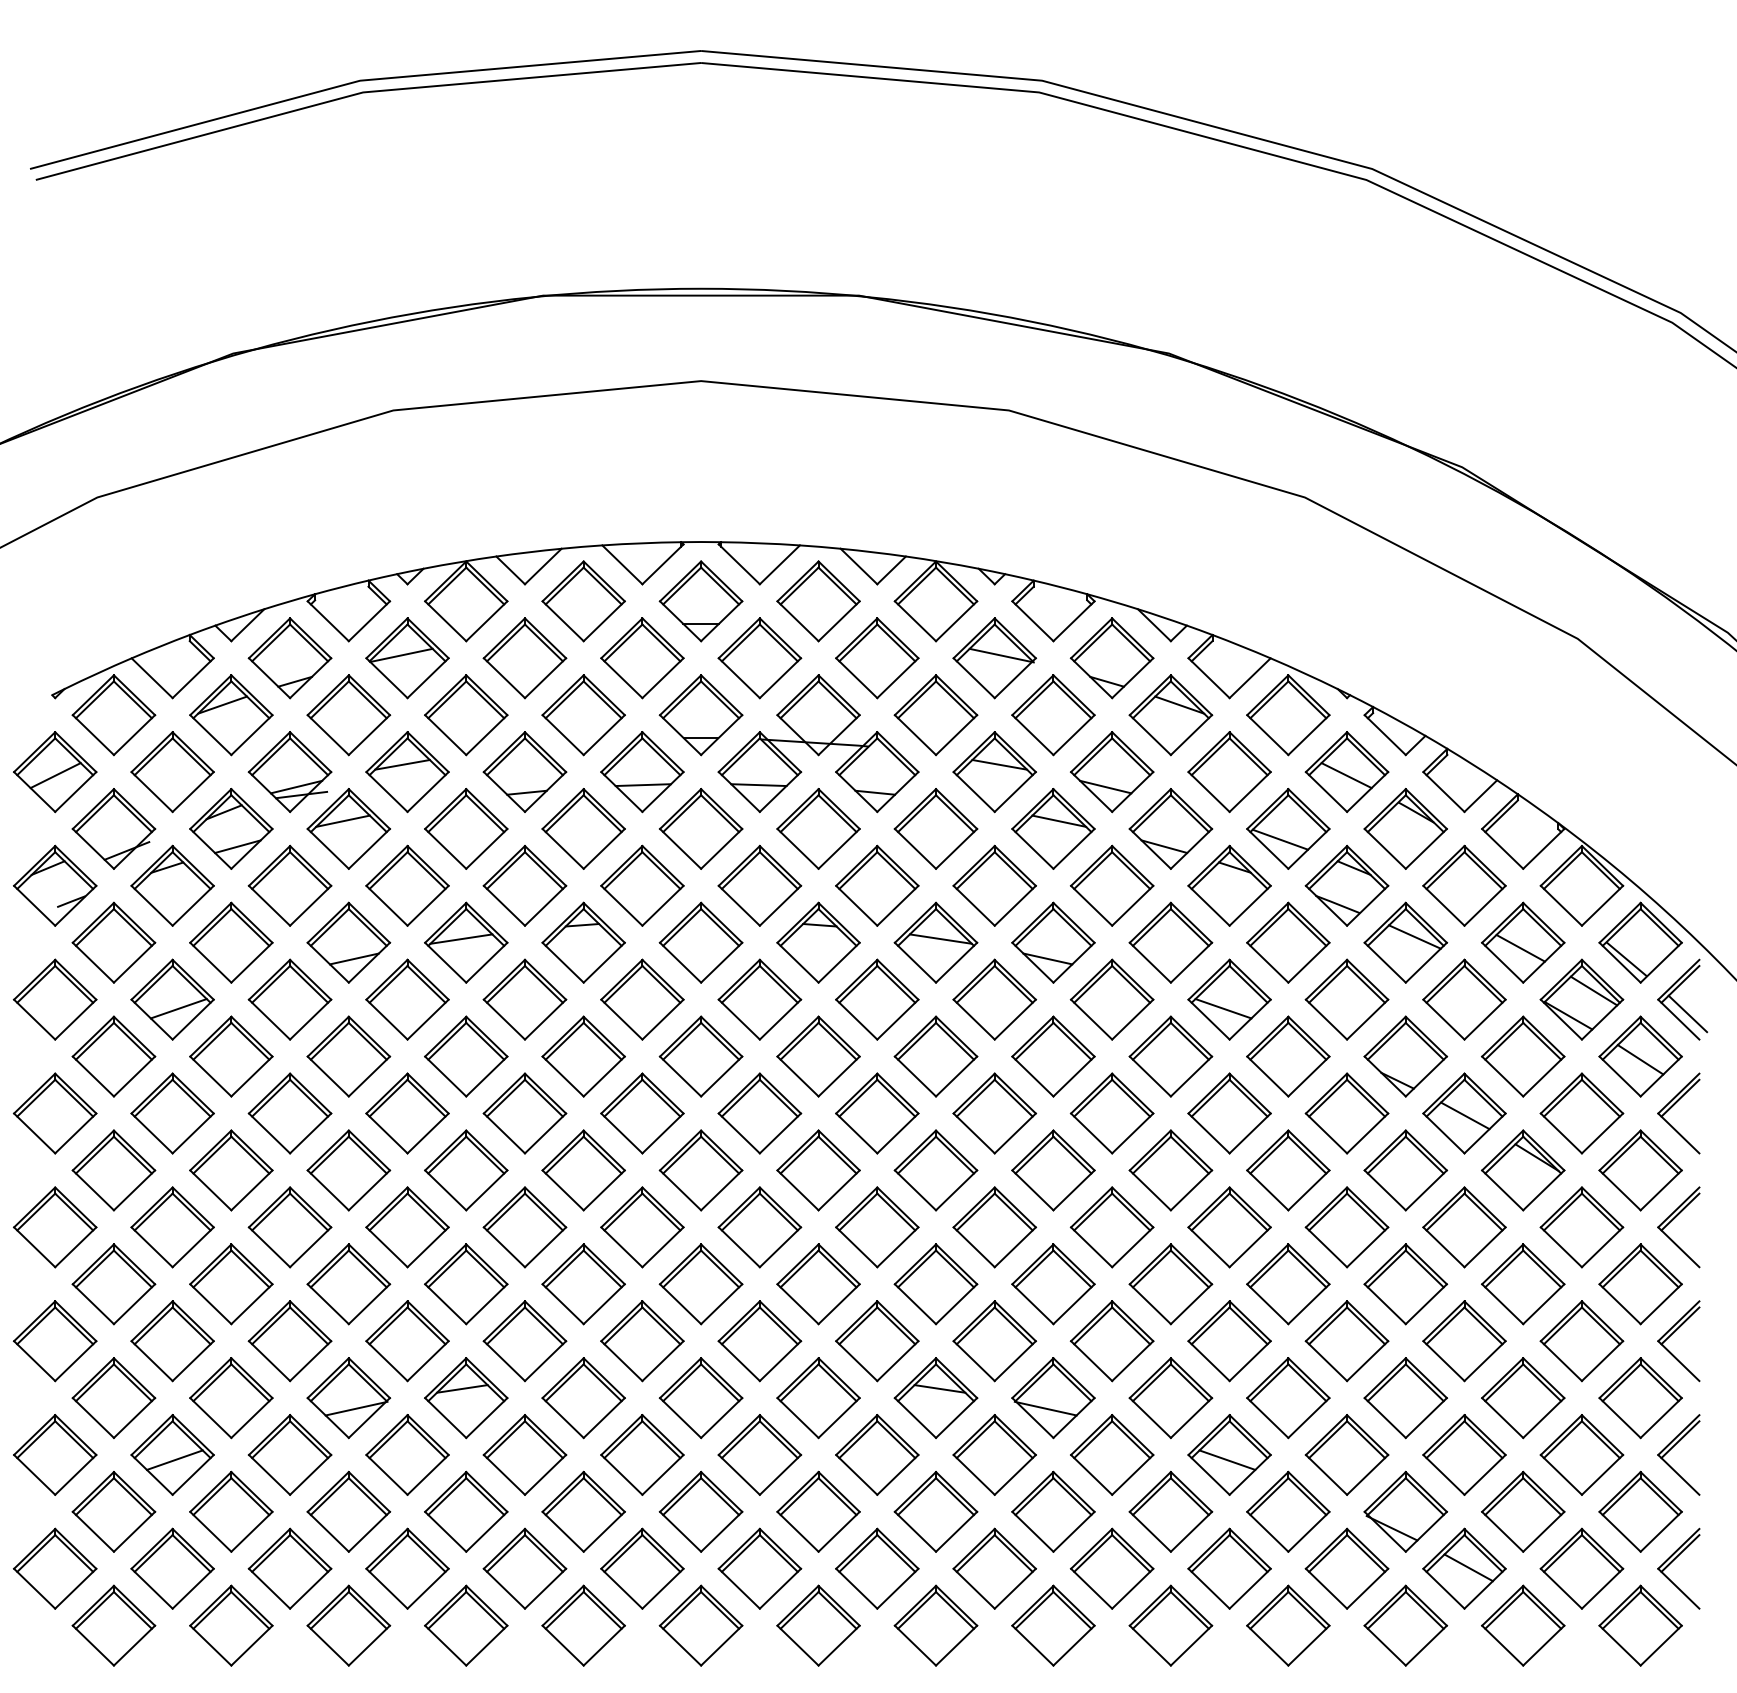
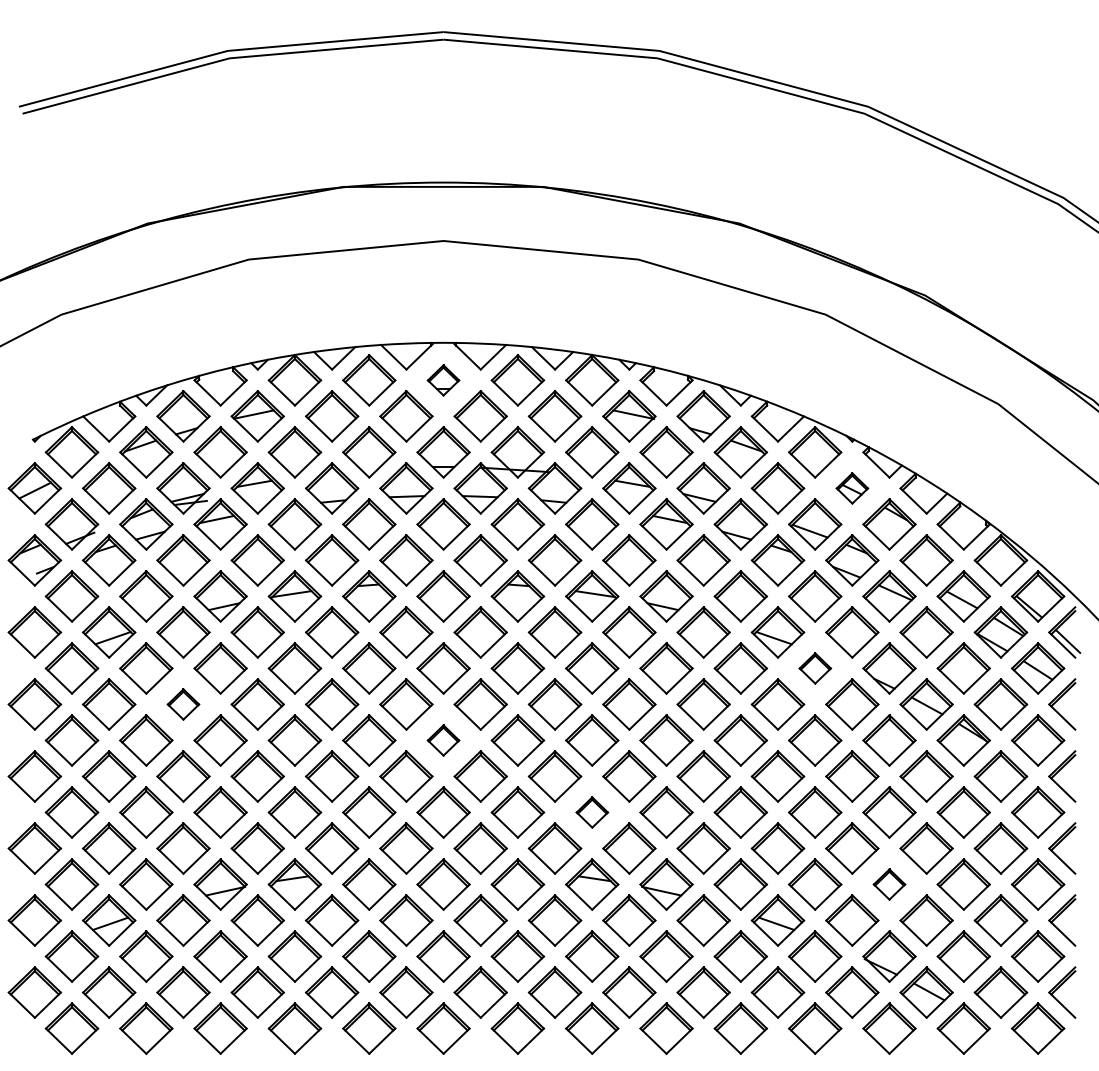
part: (700, 601) -> (443, 380), size x0.6
part: (1347, 772) -> (852, 488), size x0.6
part: (1288, 1056) -> (815, 668), size x0.6
part: (290, 1113) -> (183, 704), size x0.6
part: (700, 1170) -> (443, 740), size x0.6
part: (936, 1284) -> (592, 812), size x0.6
part: (1405, 1398) -> (889, 884), size x0.6

